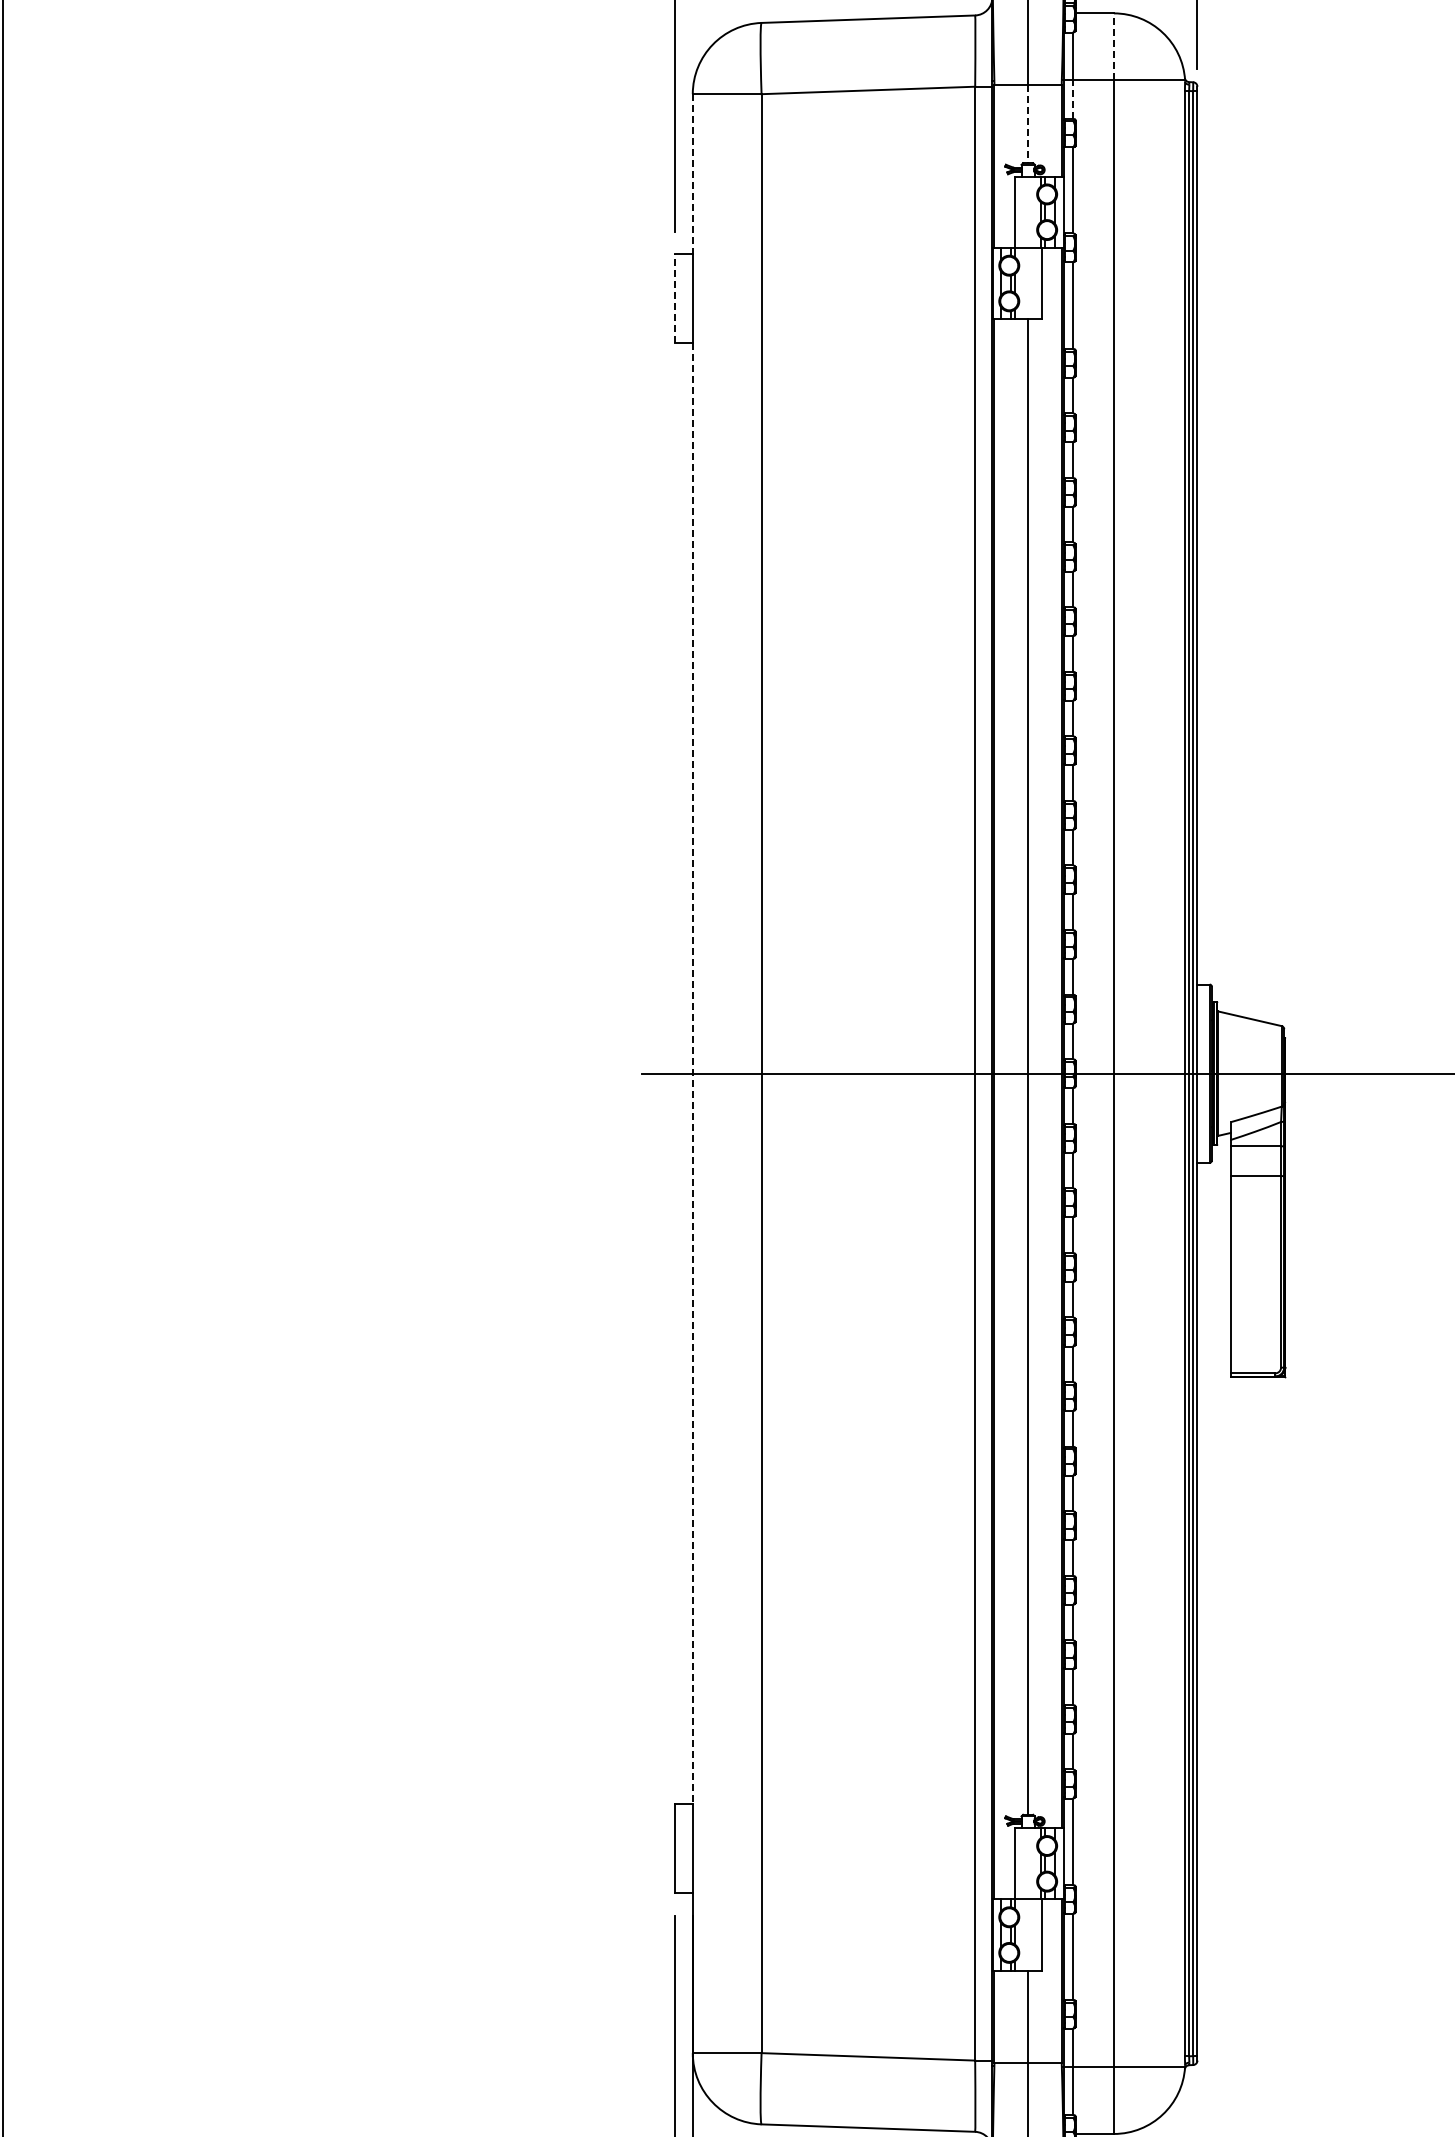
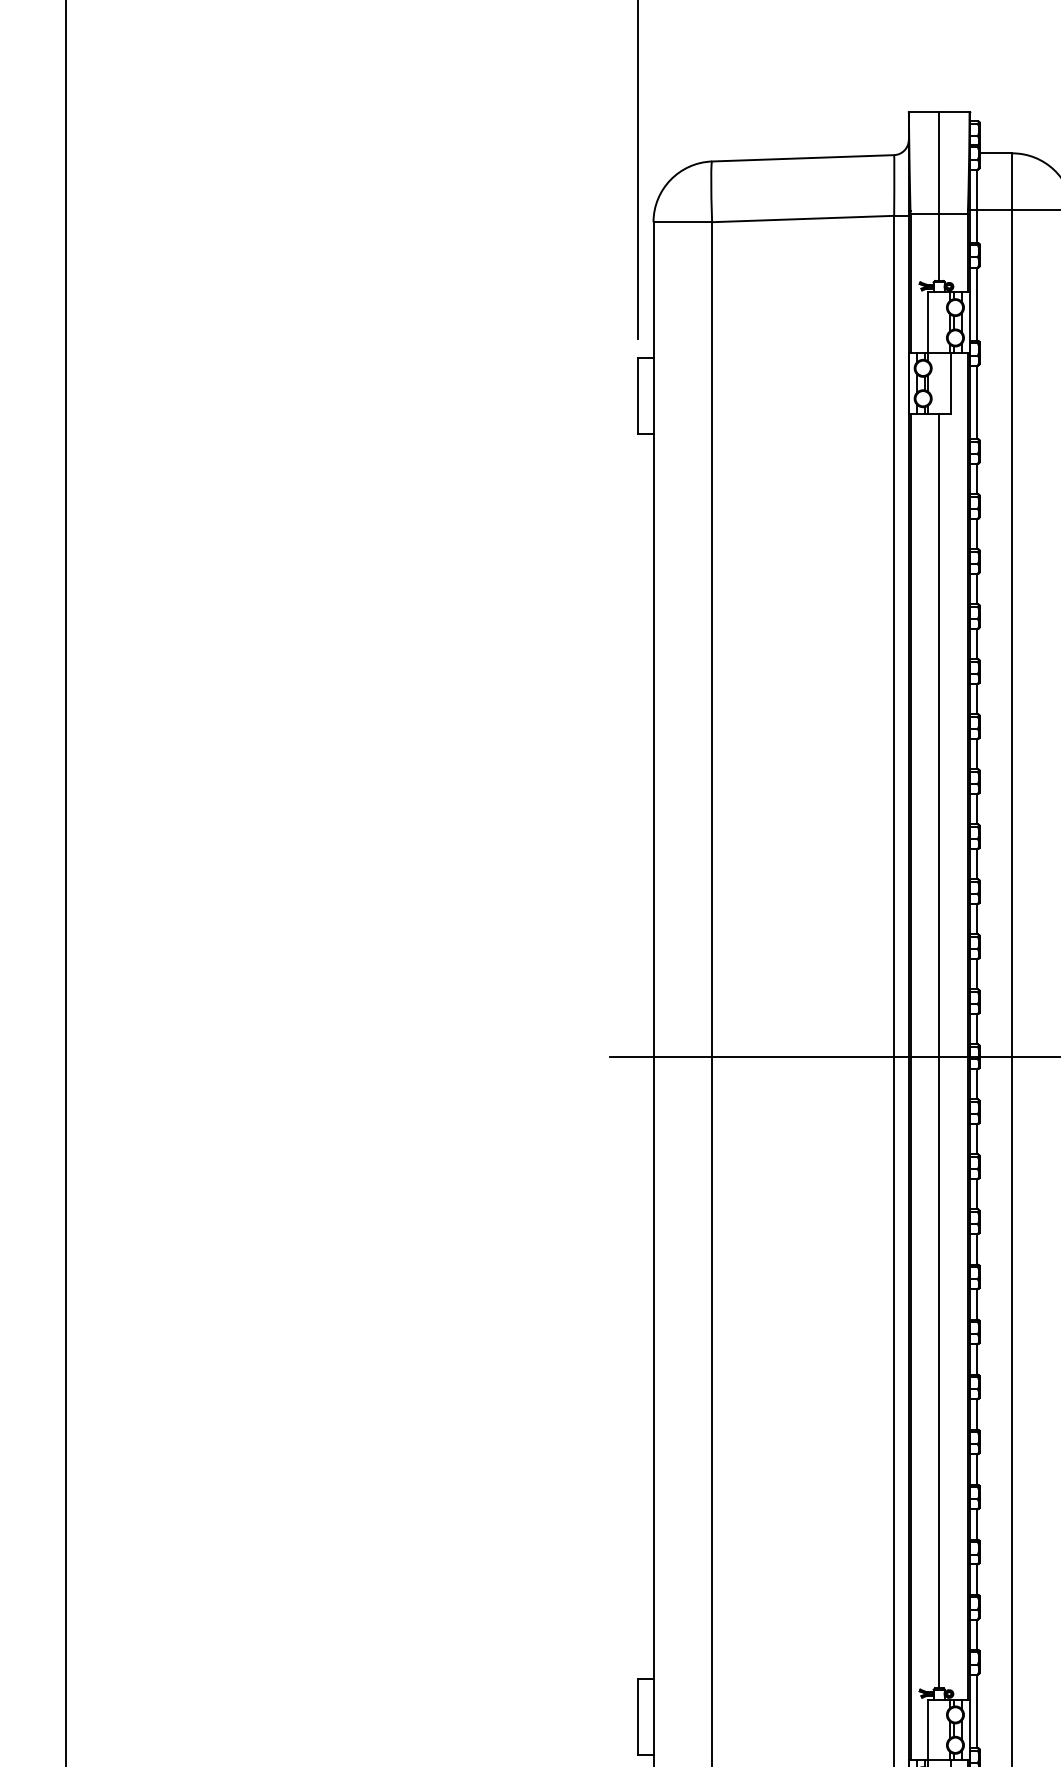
line: (1113, 46) -> (1011, 181), dashed -> solid
line: (1072, 99) -> (977, 226), dashed -> solid
line: (1028, 124) -> (939, 248), dashed -> solid
line: (692, 174) -> (653, 290), dashed -> solid
line: (674, 298) -> (637, 396), dashed -> solid
line: (692, 1073) -> (653, 1056), dashed -> solid

